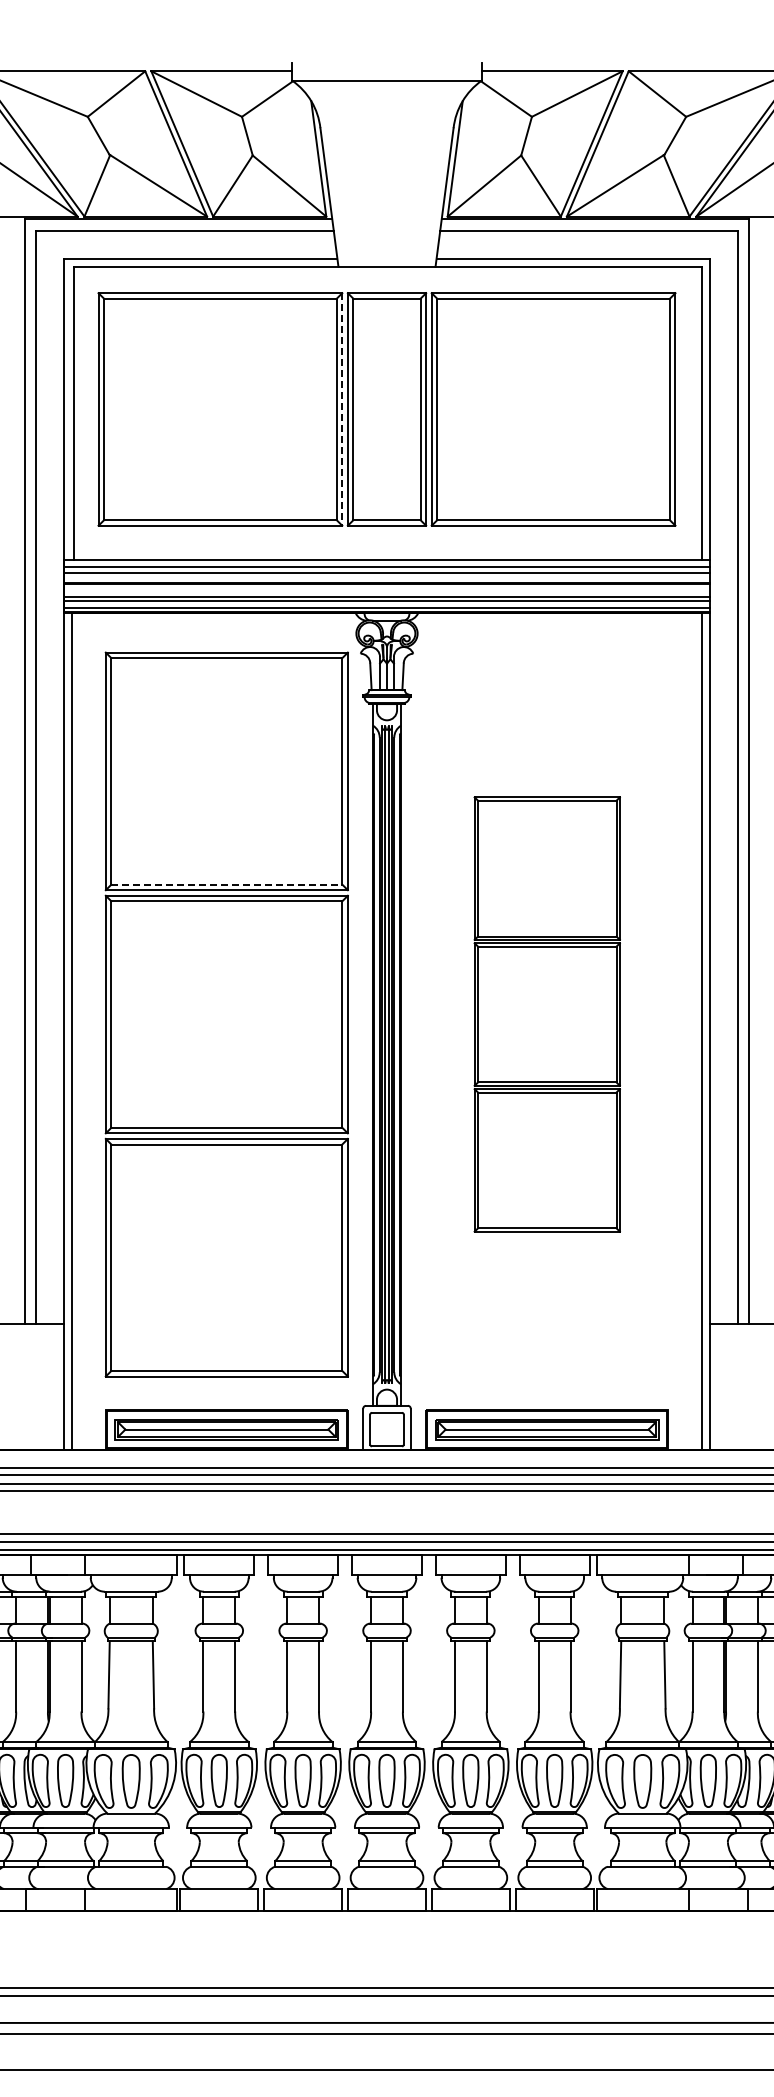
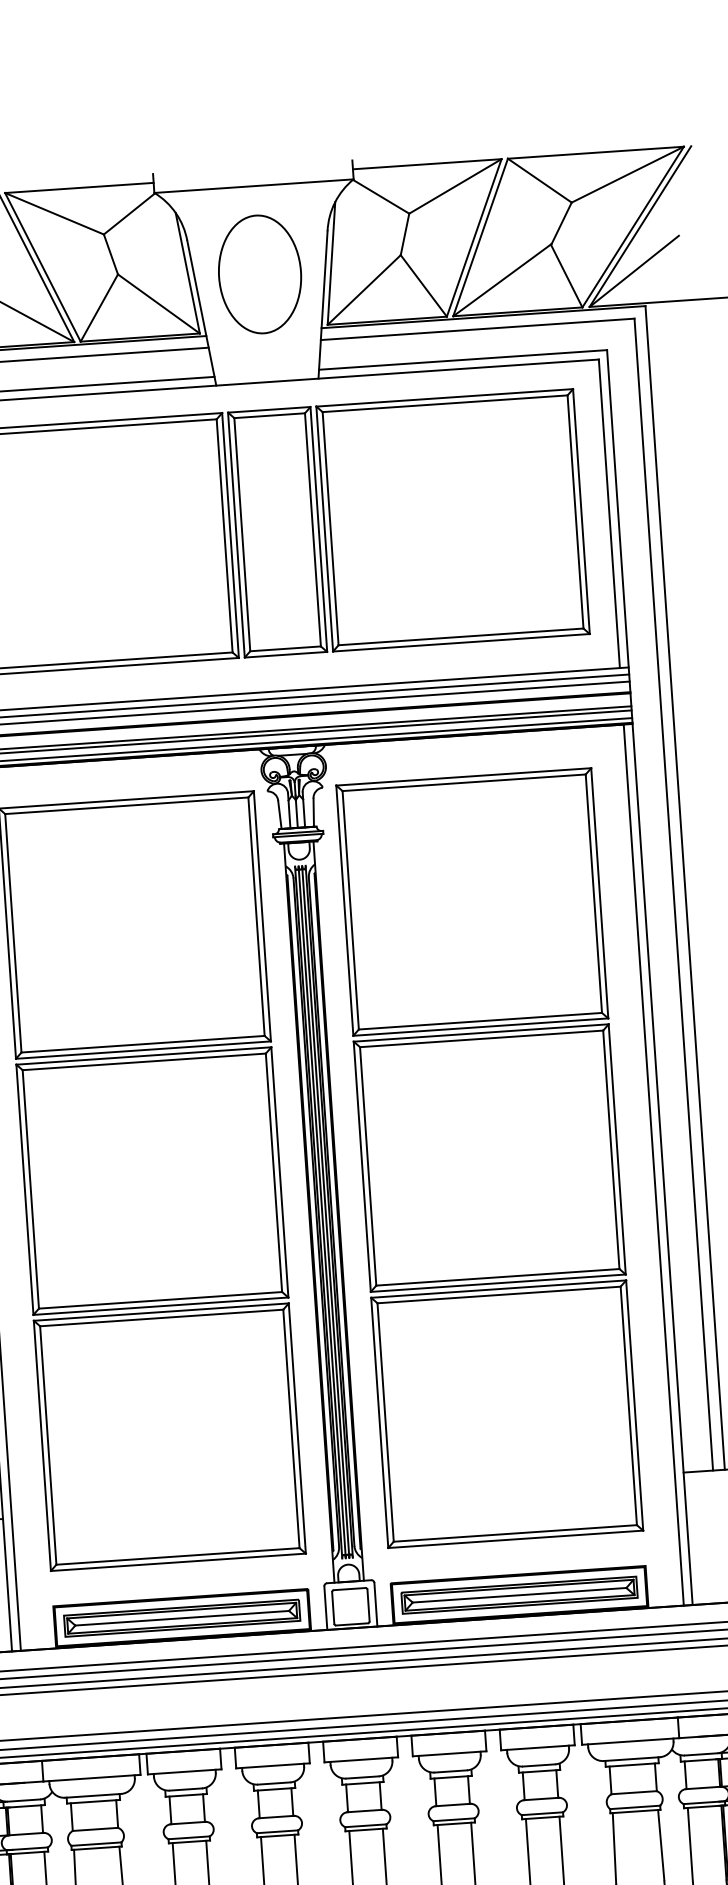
part: (386, 164) -> (259, 274), added
line: (342, 409) -> (230, 535), dashed -> solid
line: (227, 884) -> (143, 1044), dashed -> solid
part: (547, 1014) -> (490, 1158), size x1.67

